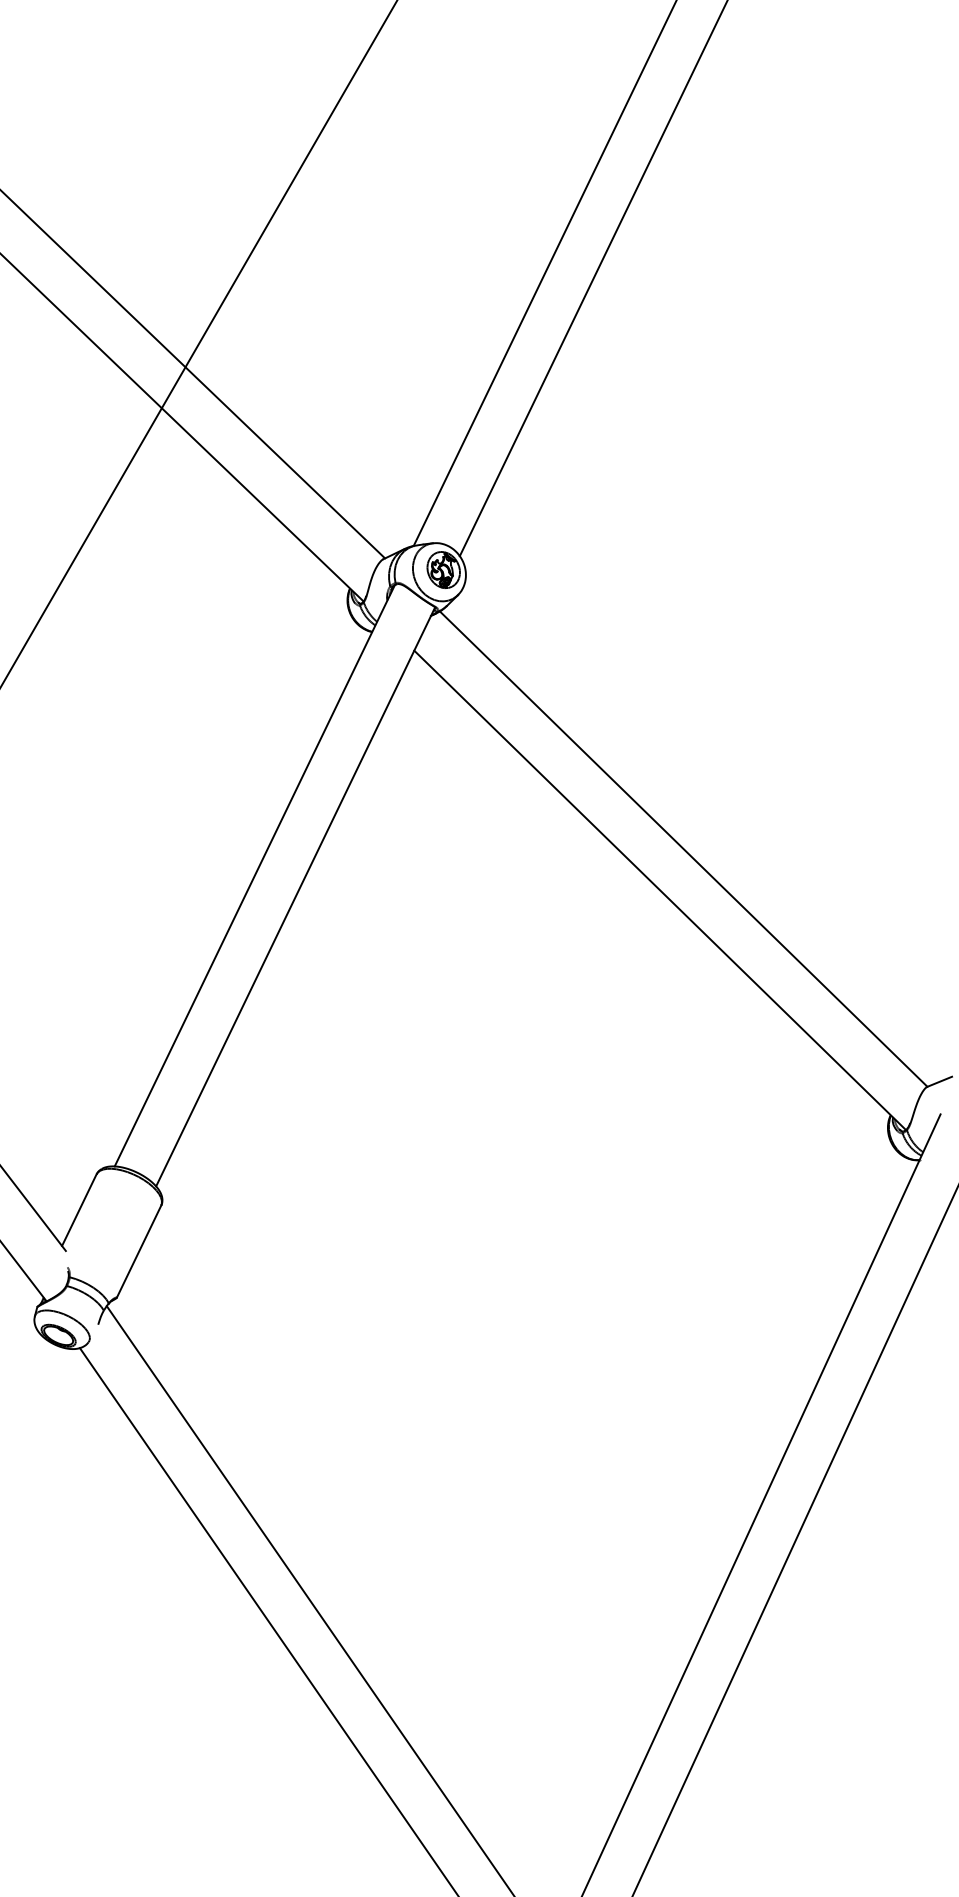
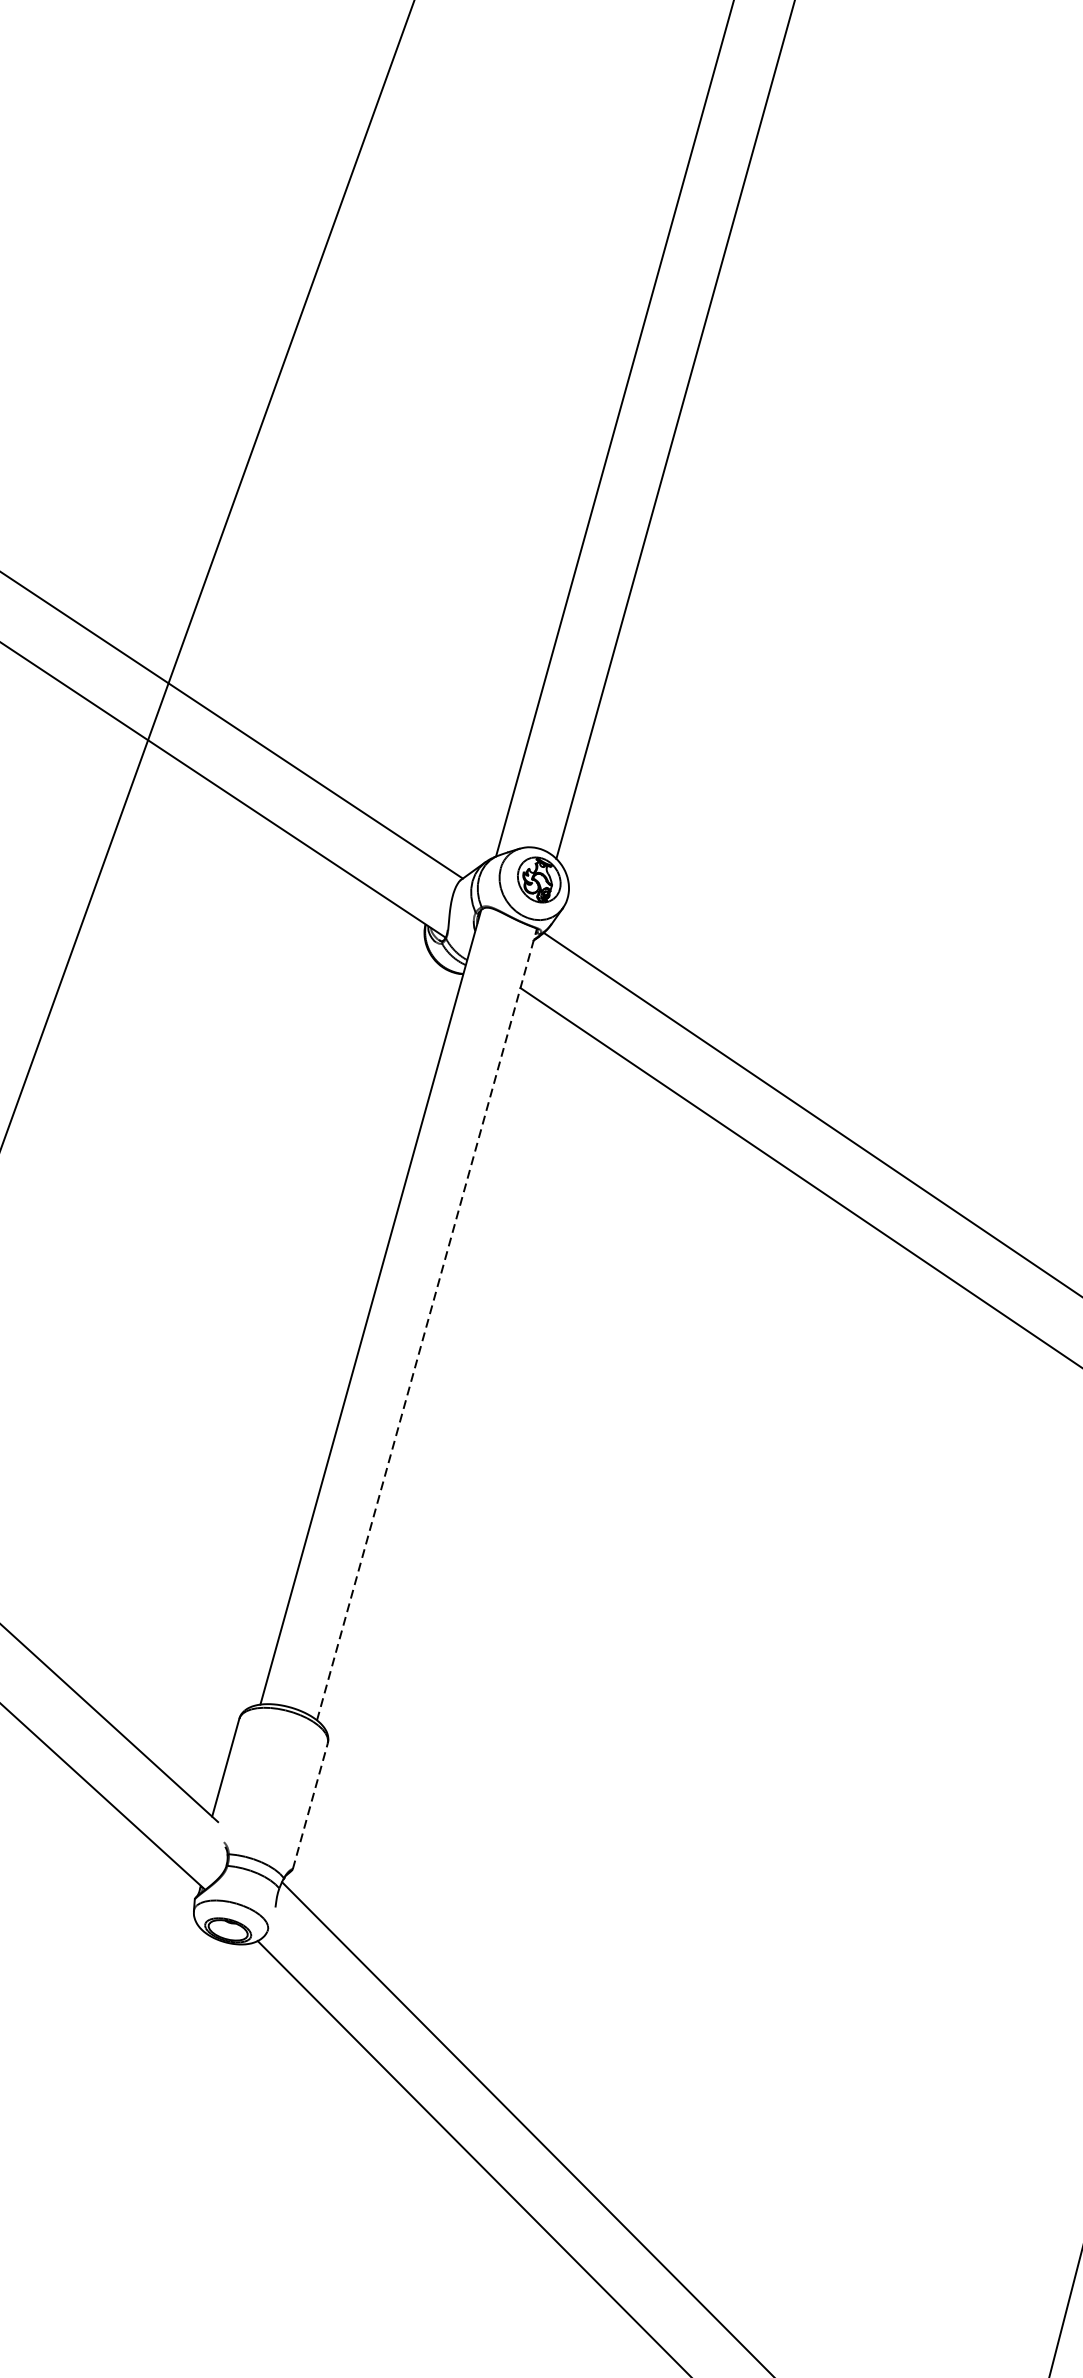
line: (295, 896) -> (426, 1324), solid -> dashed
line: (139, 1251) -> (310, 1806), solid -> dashed

